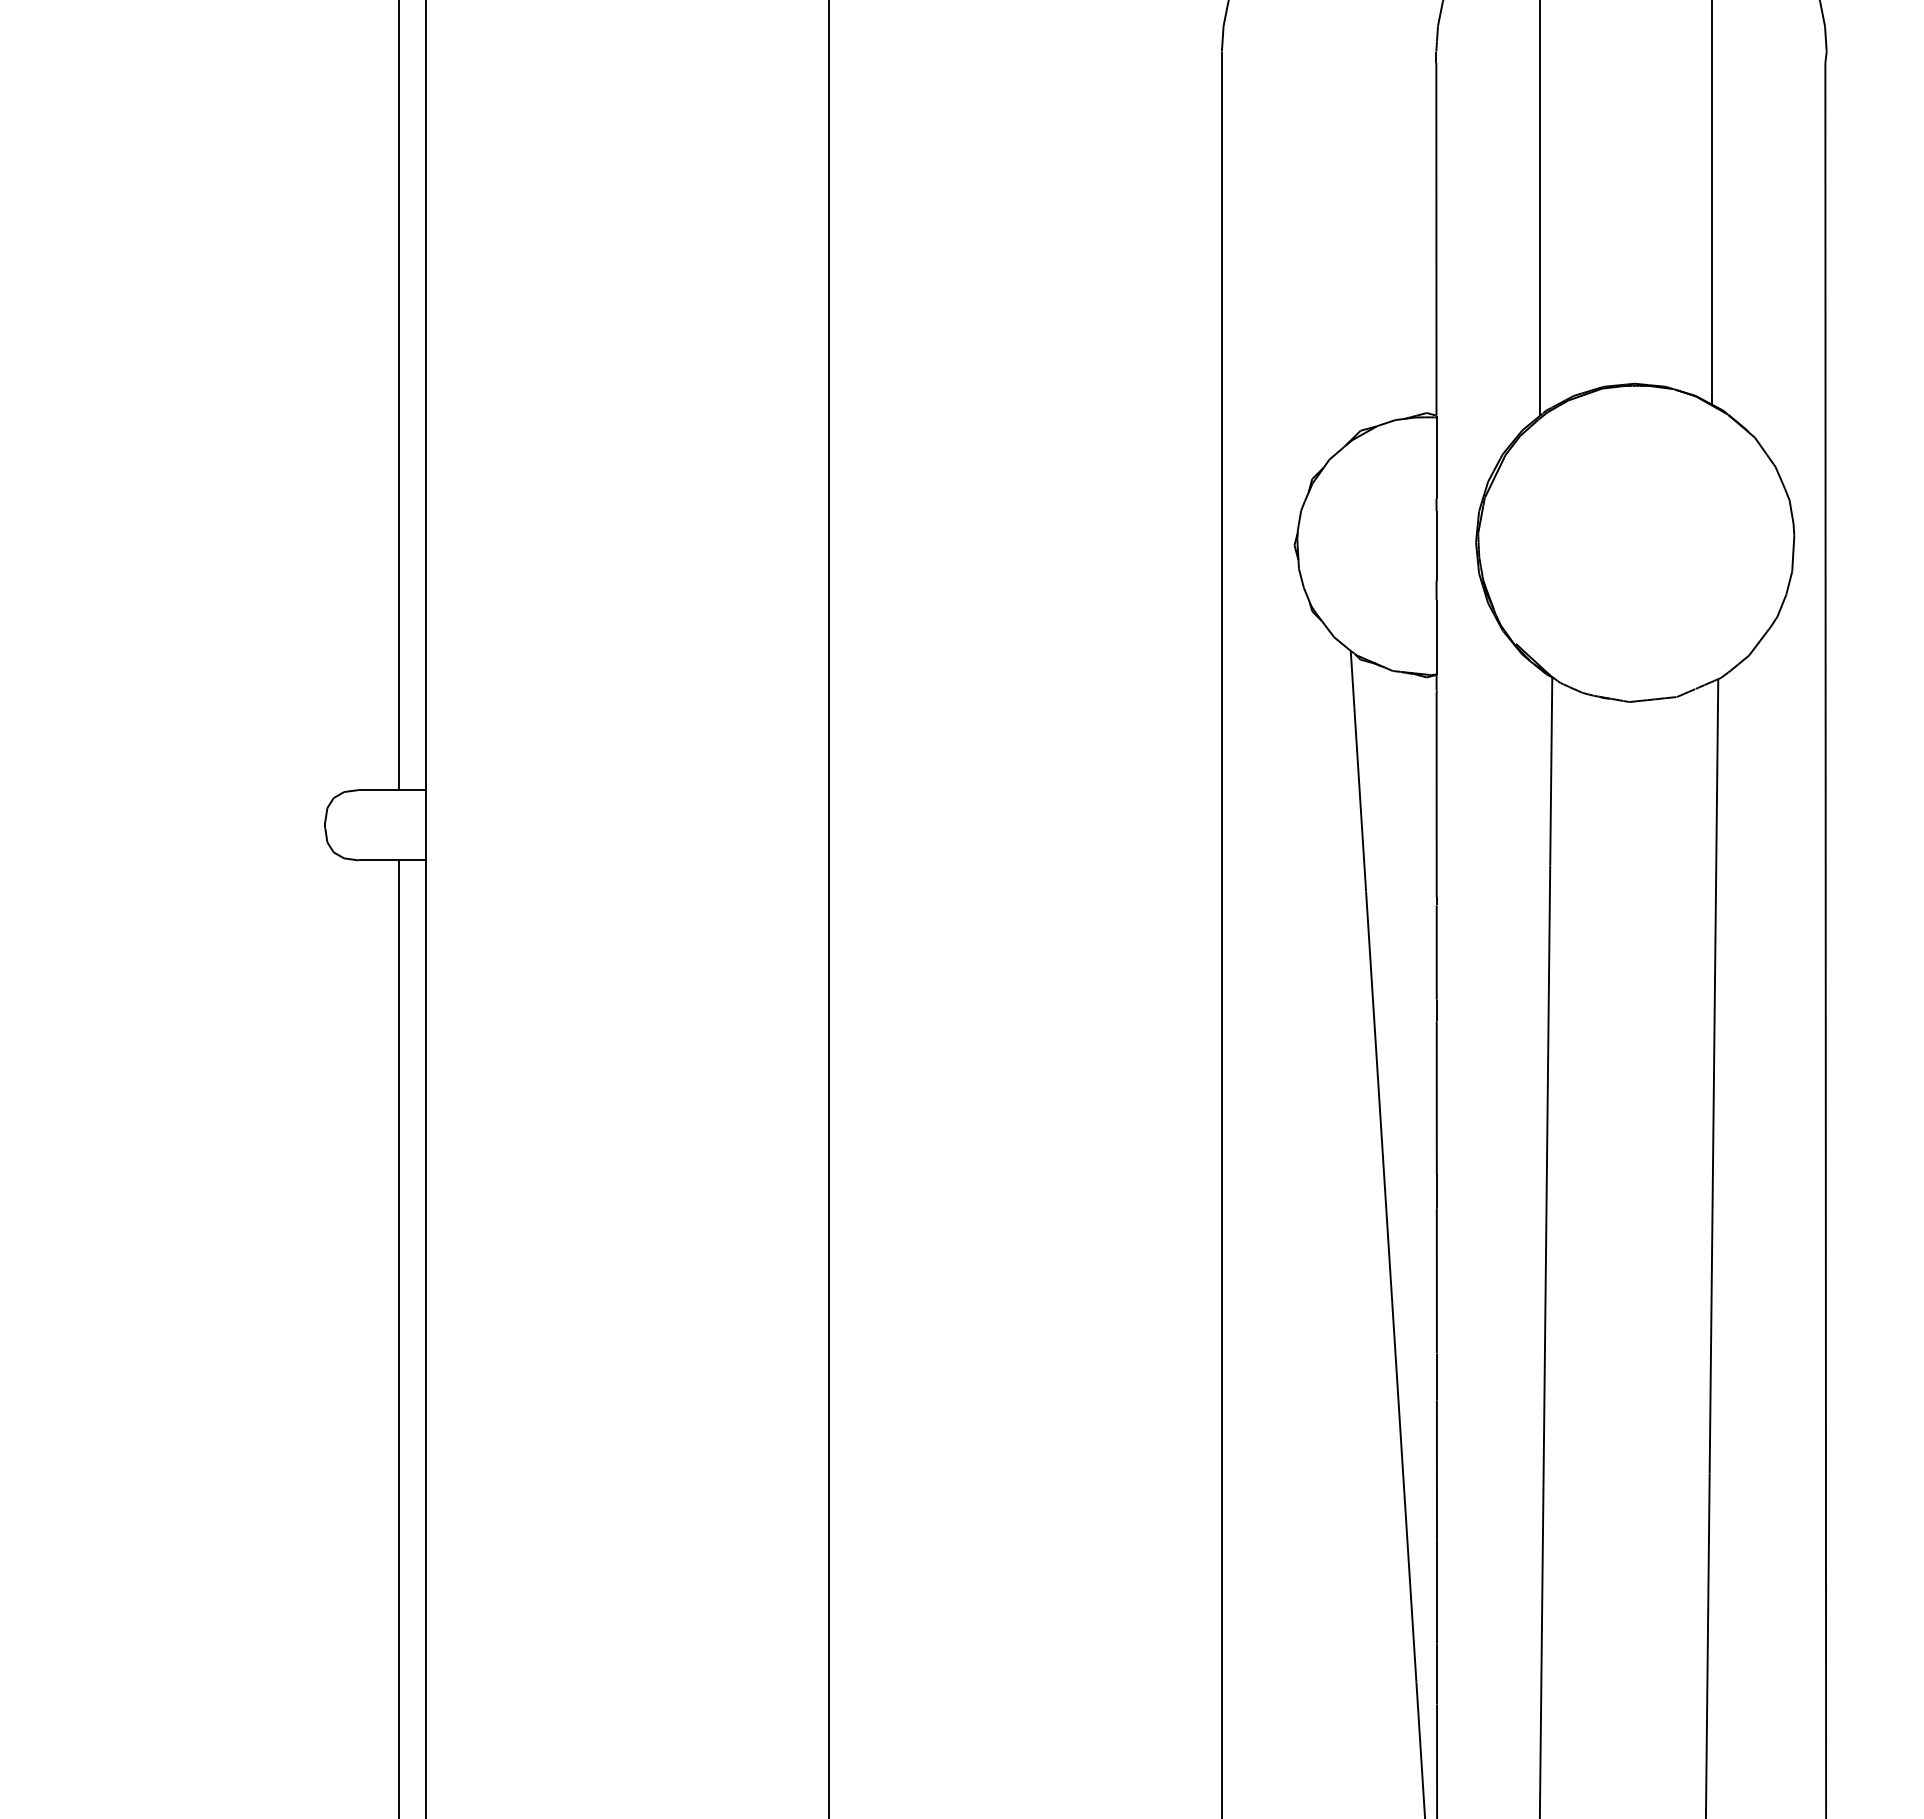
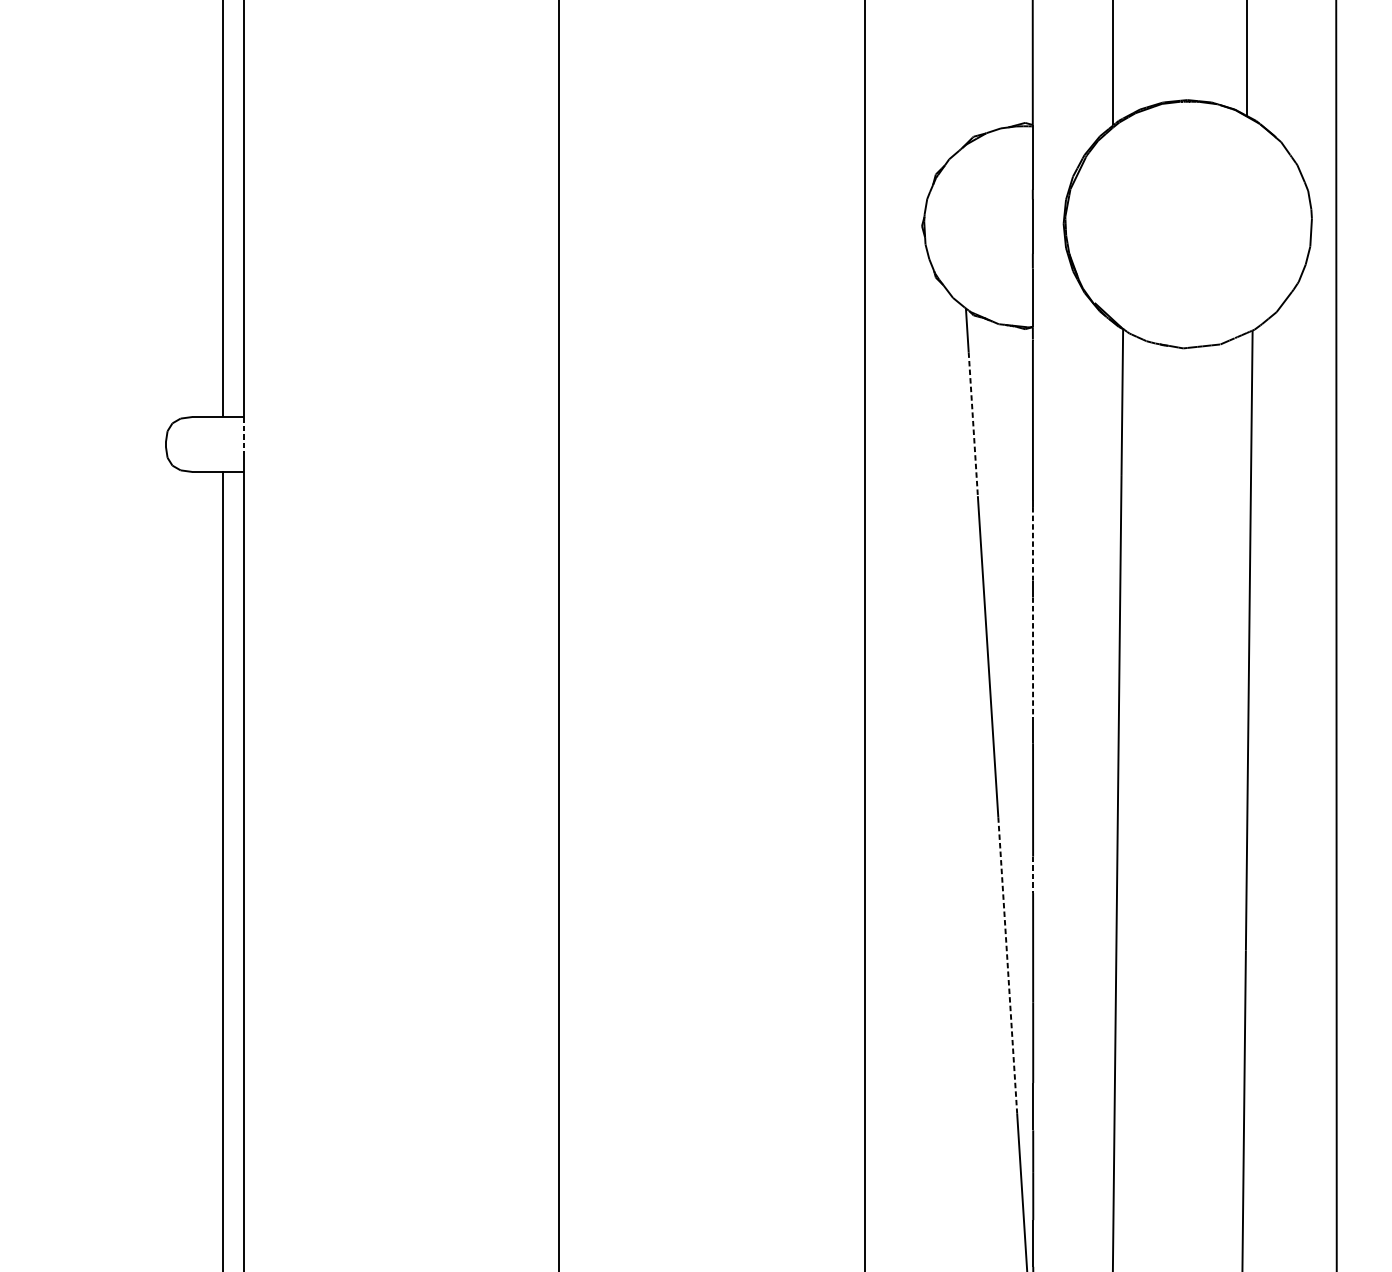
line: (1360, 799) -> (973, 424), solid -> dashed
line: (425, 815) -> (244, 436), solid -> dashed
line: (1436, 953) -> (1032, 544), solid -> dashed
line: (1436, 1097) -> (1032, 656), solid -> dashed
line: (1436, 1377) -> (1032, 875), solid -> dashed
line: (1404, 1493) -> (1007, 965), solid -> dashed

